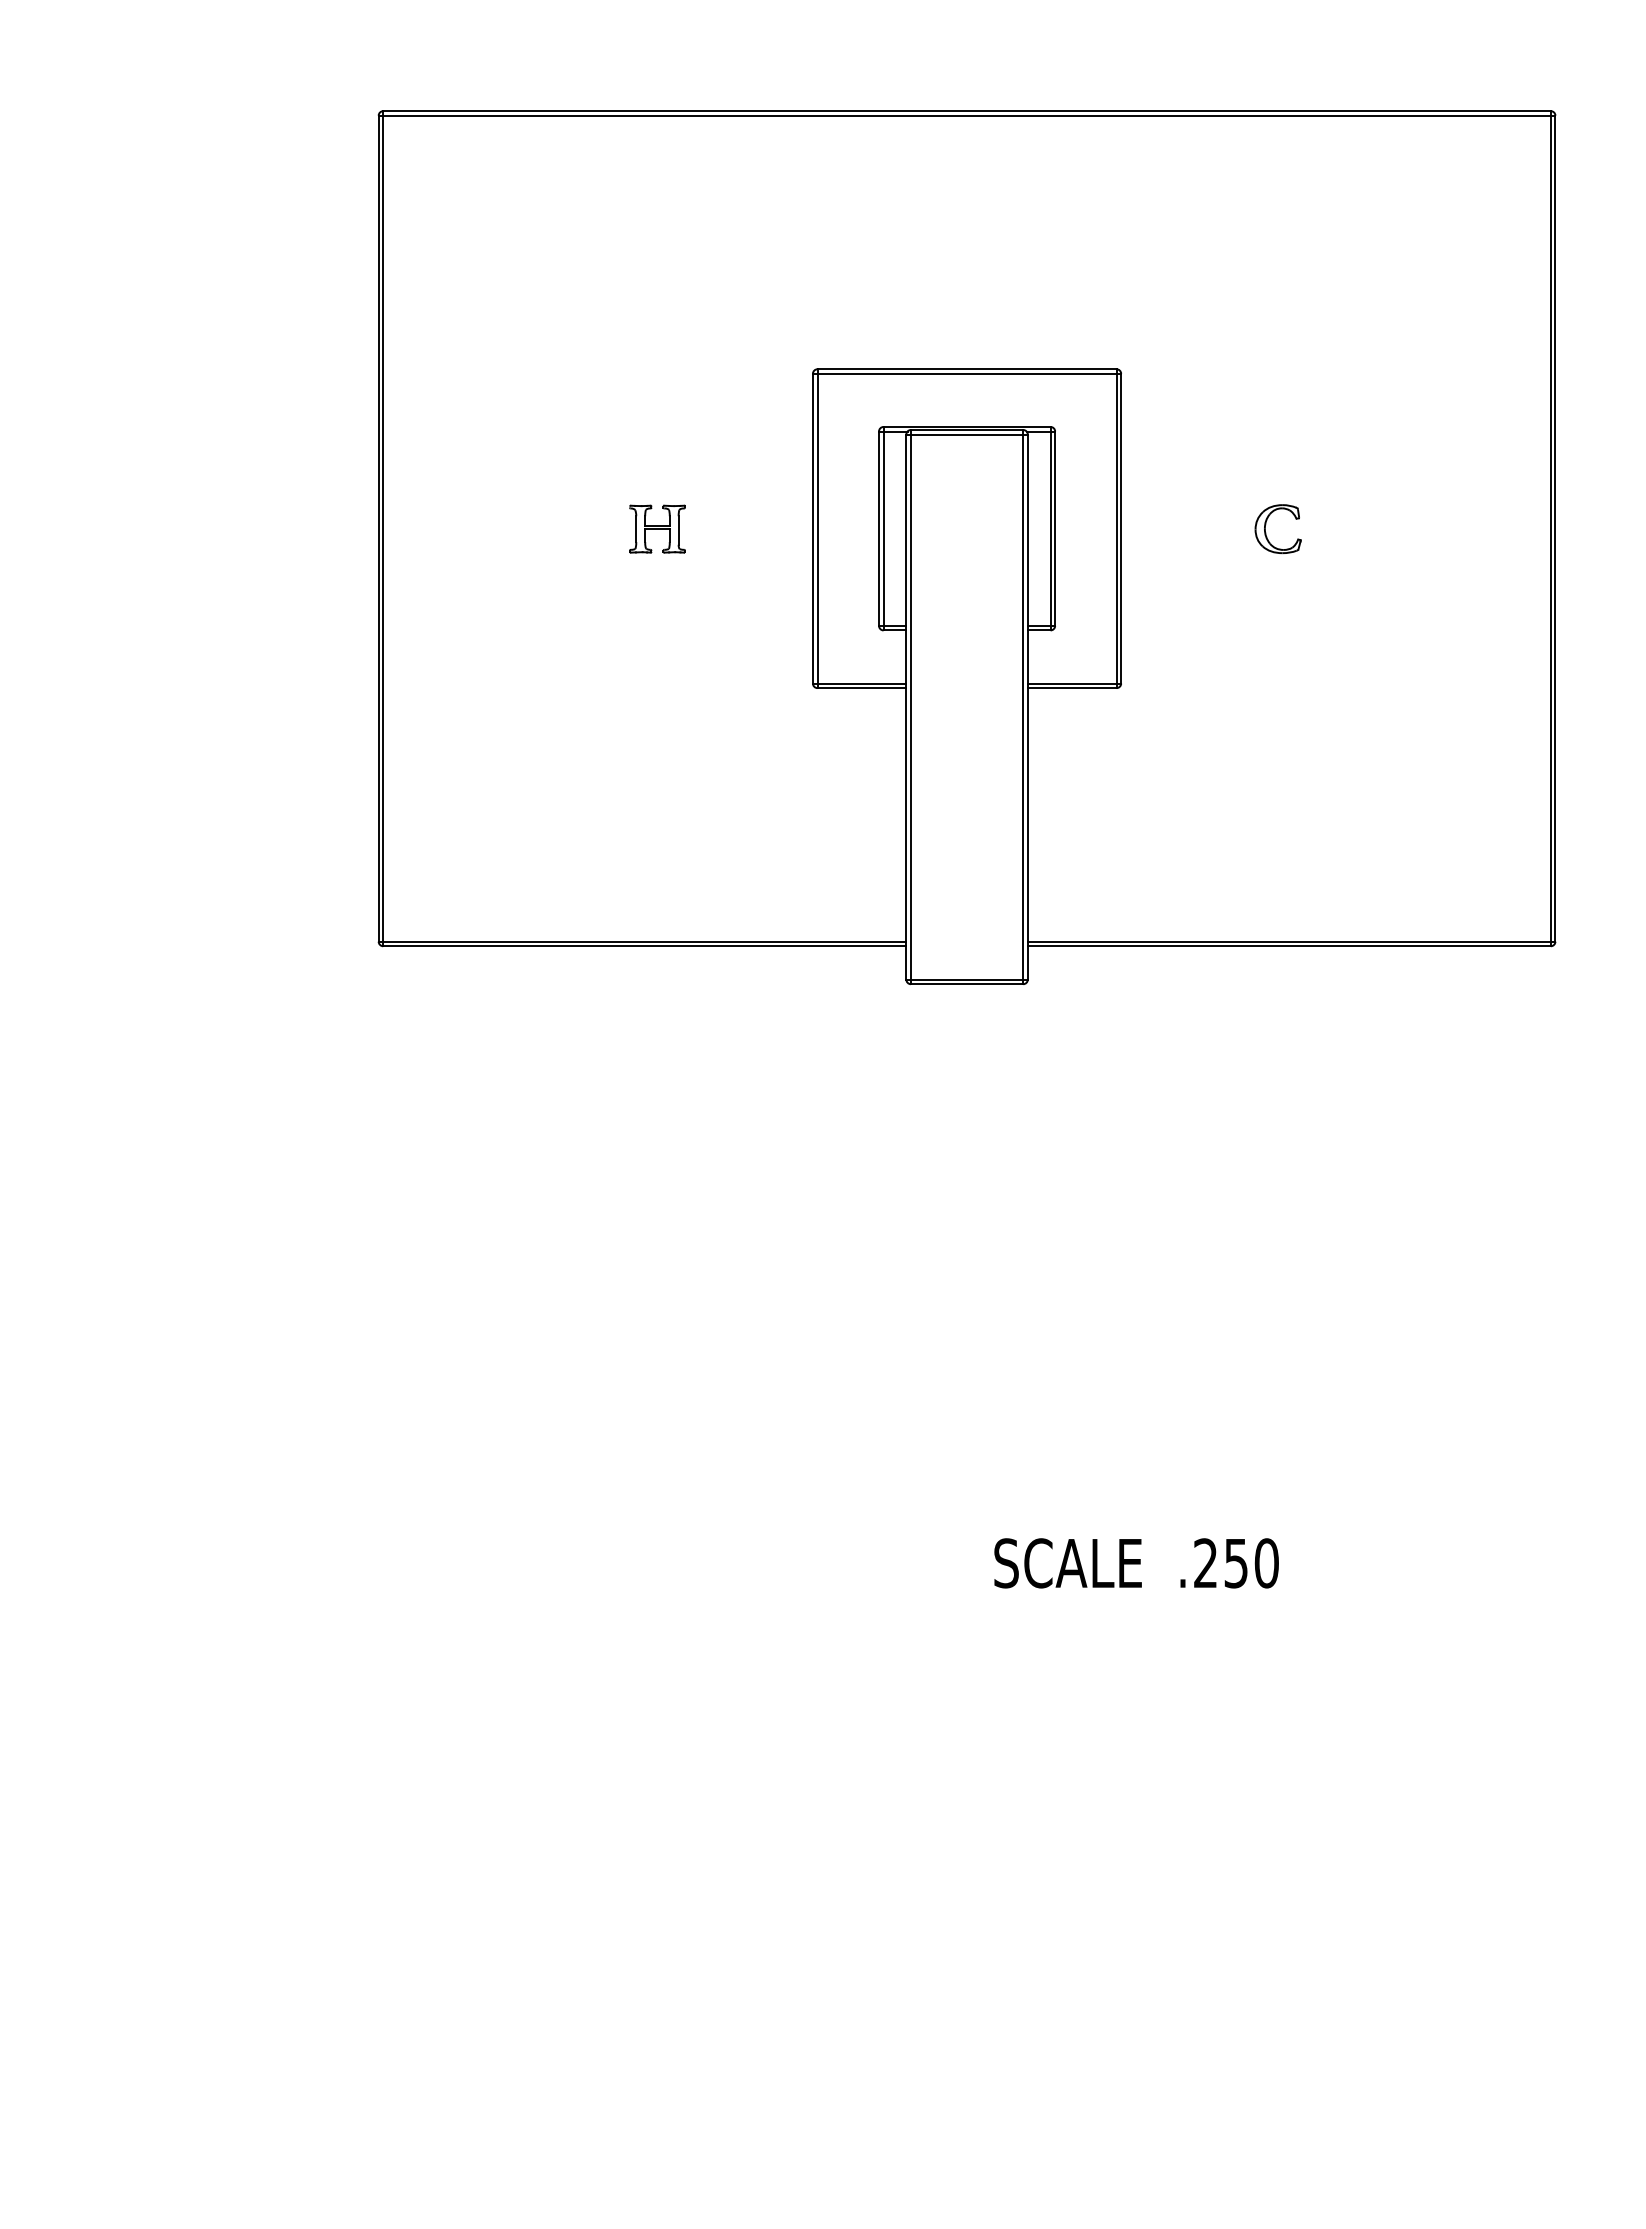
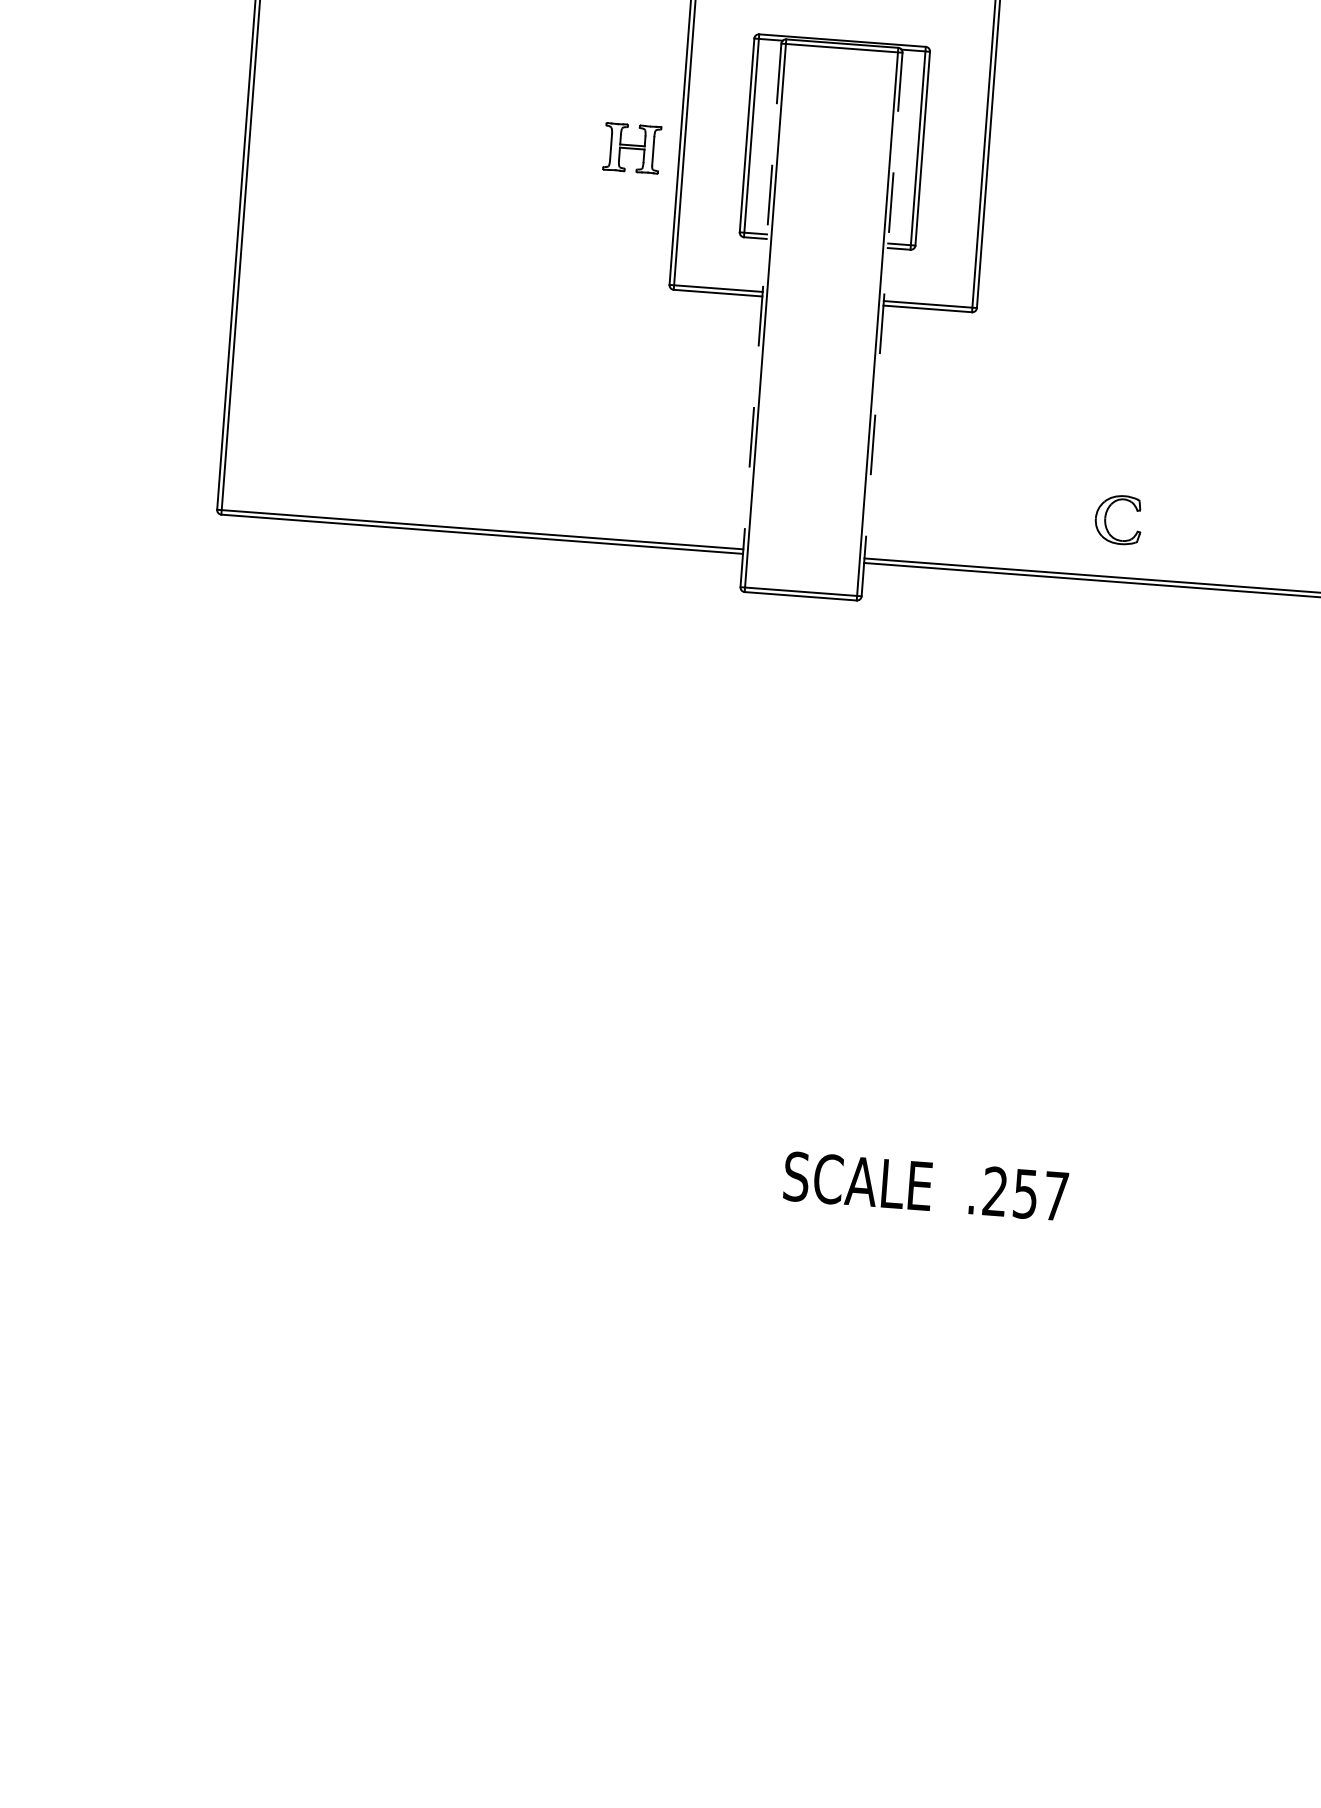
part: (657, 528) -> (632, 147), moved
part: (1266, 532) -> (1106, 522), moved
line: (906, 707) -> (761, 315), solid -> dashed
line: (1027, 707) -> (881, 324), solid -> dashed
text: (1266, 1563) -> (1055, 1196), .250 -> .257

